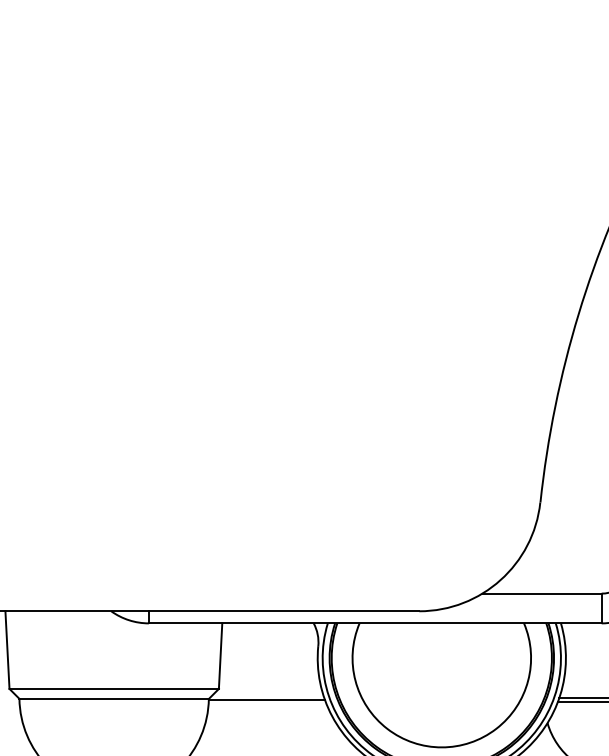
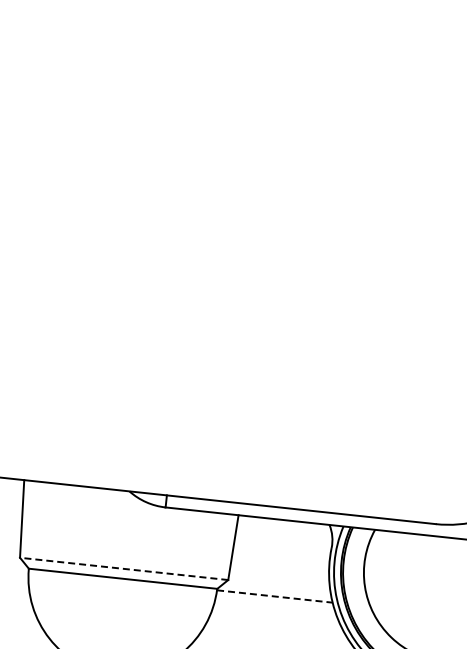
line: (114, 688) -> (124, 568), solid -> dashed
line: (267, 700) -> (275, 596), solid -> dashed

